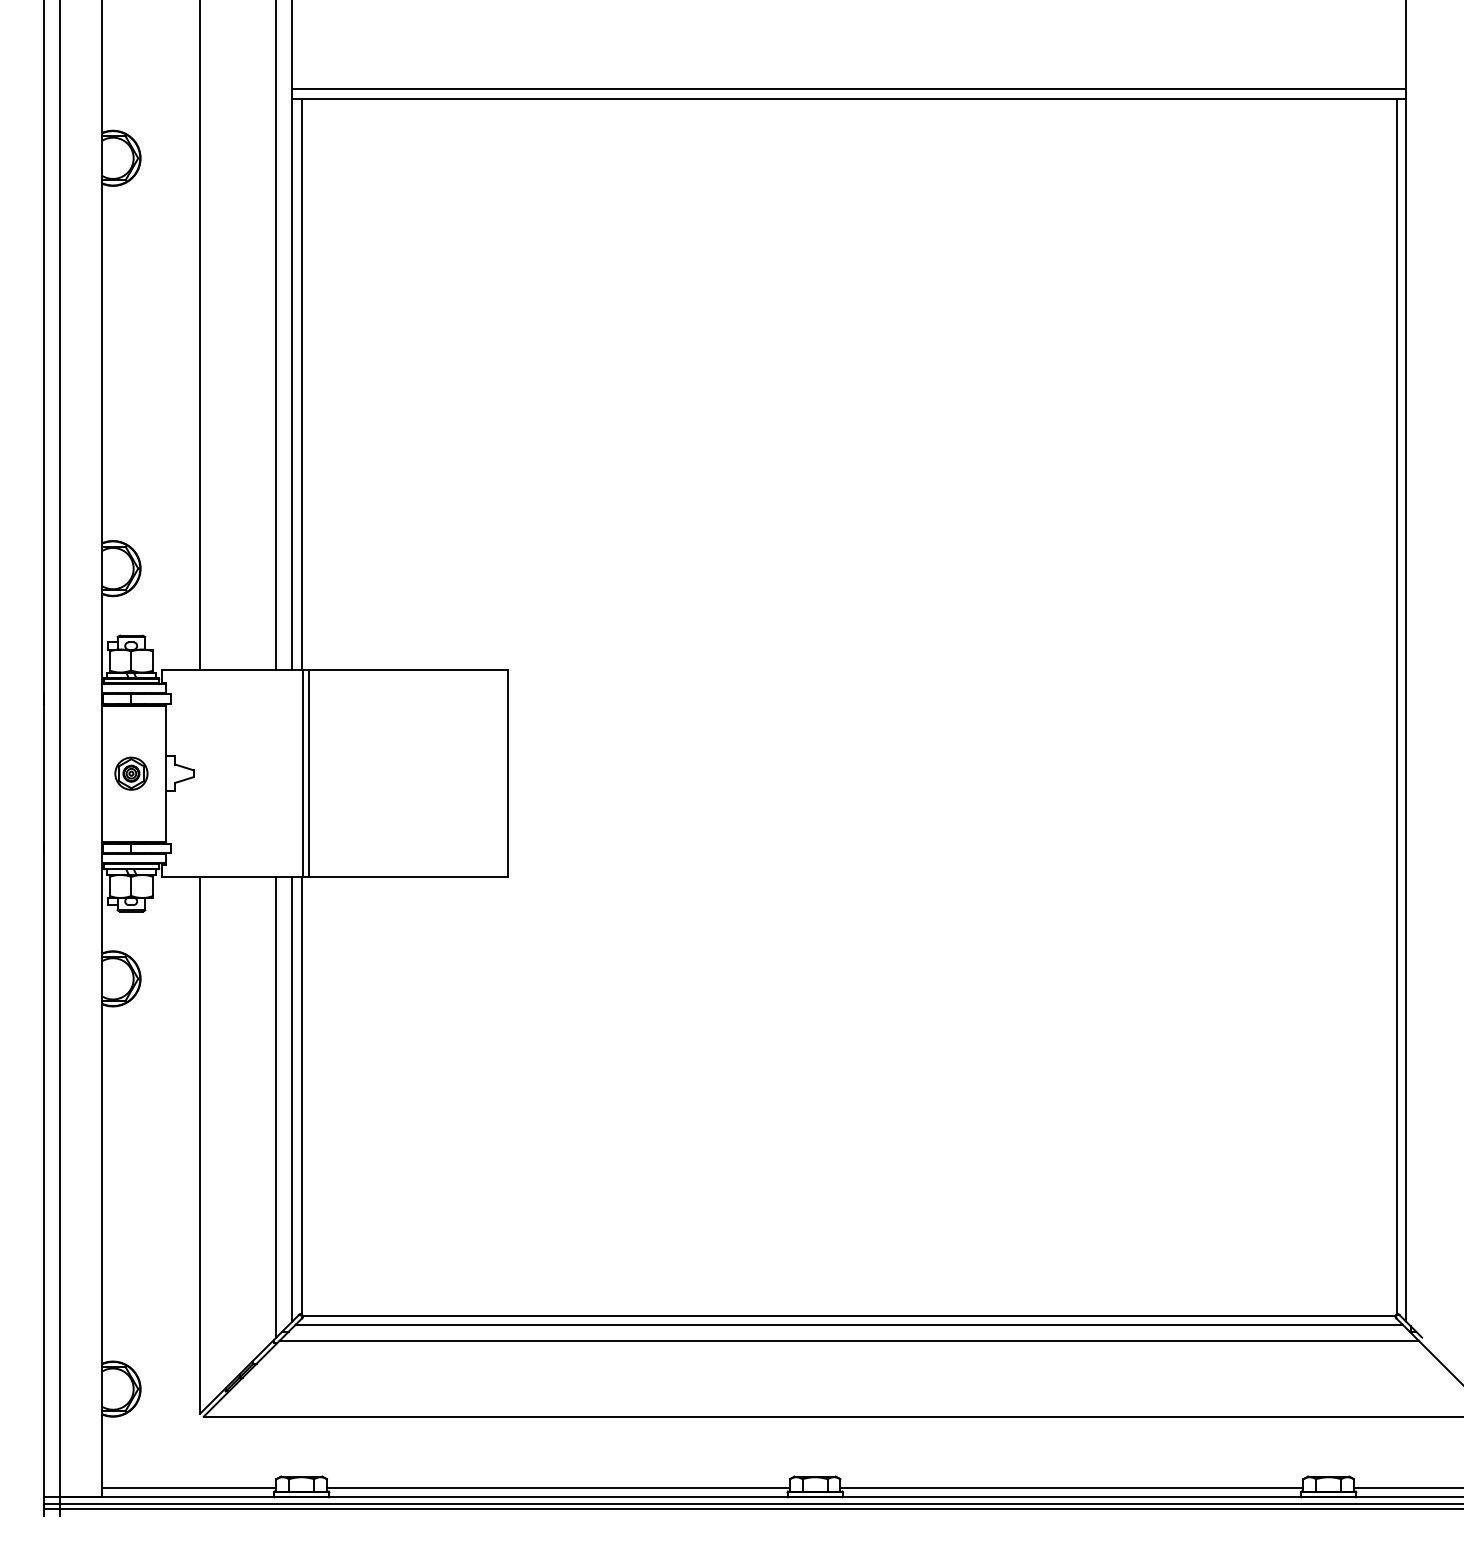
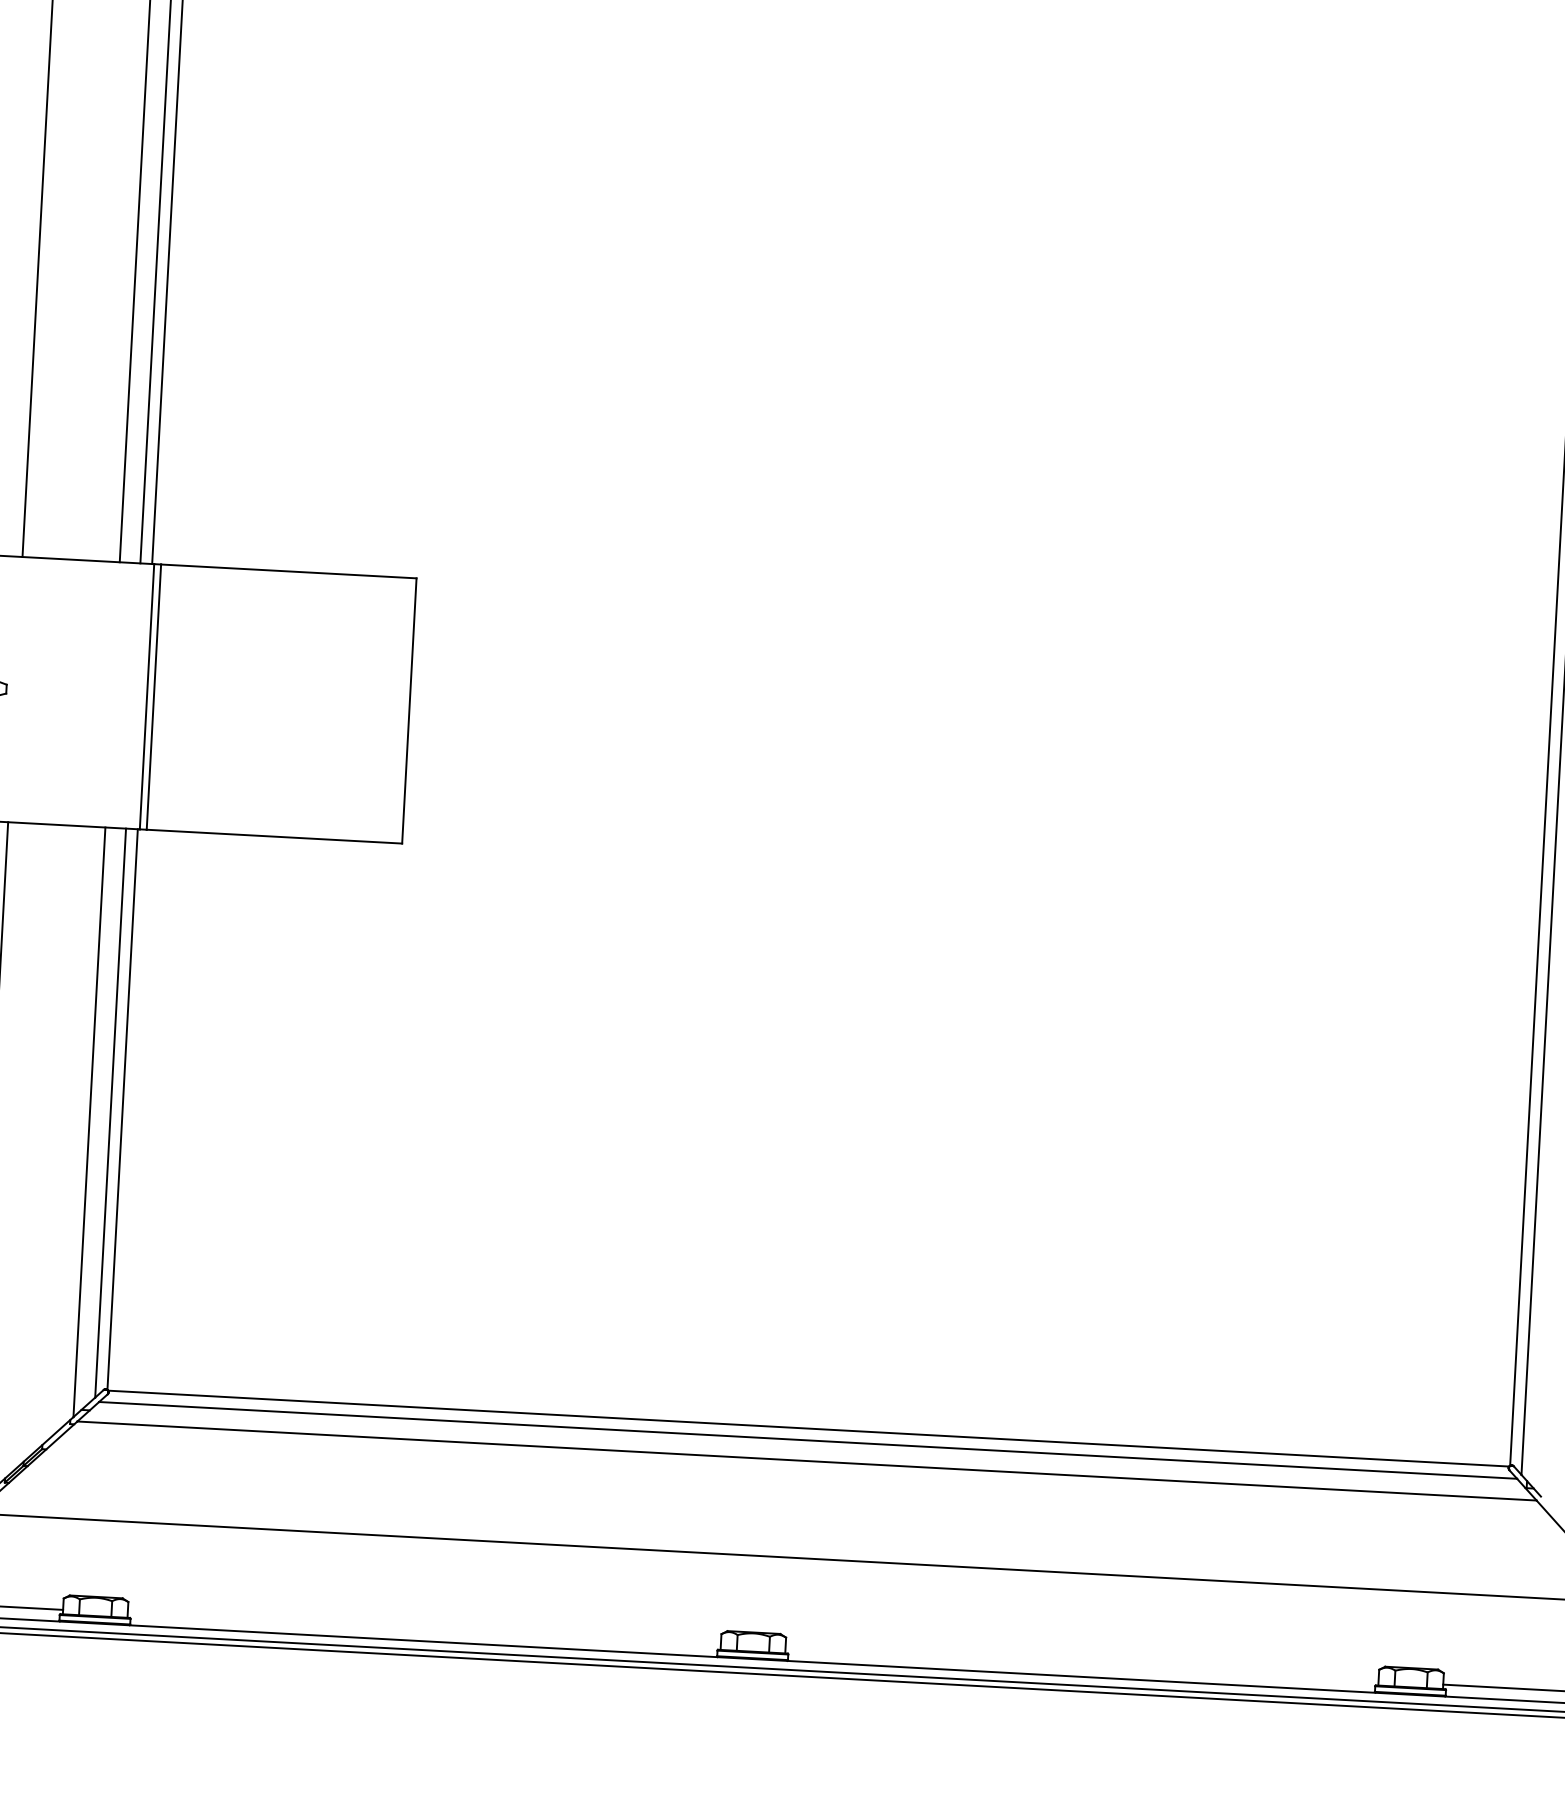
line: (557, 1488) -> (423, 1629), removed
line: (1071, 1488) -> (1081, 1665), removed

